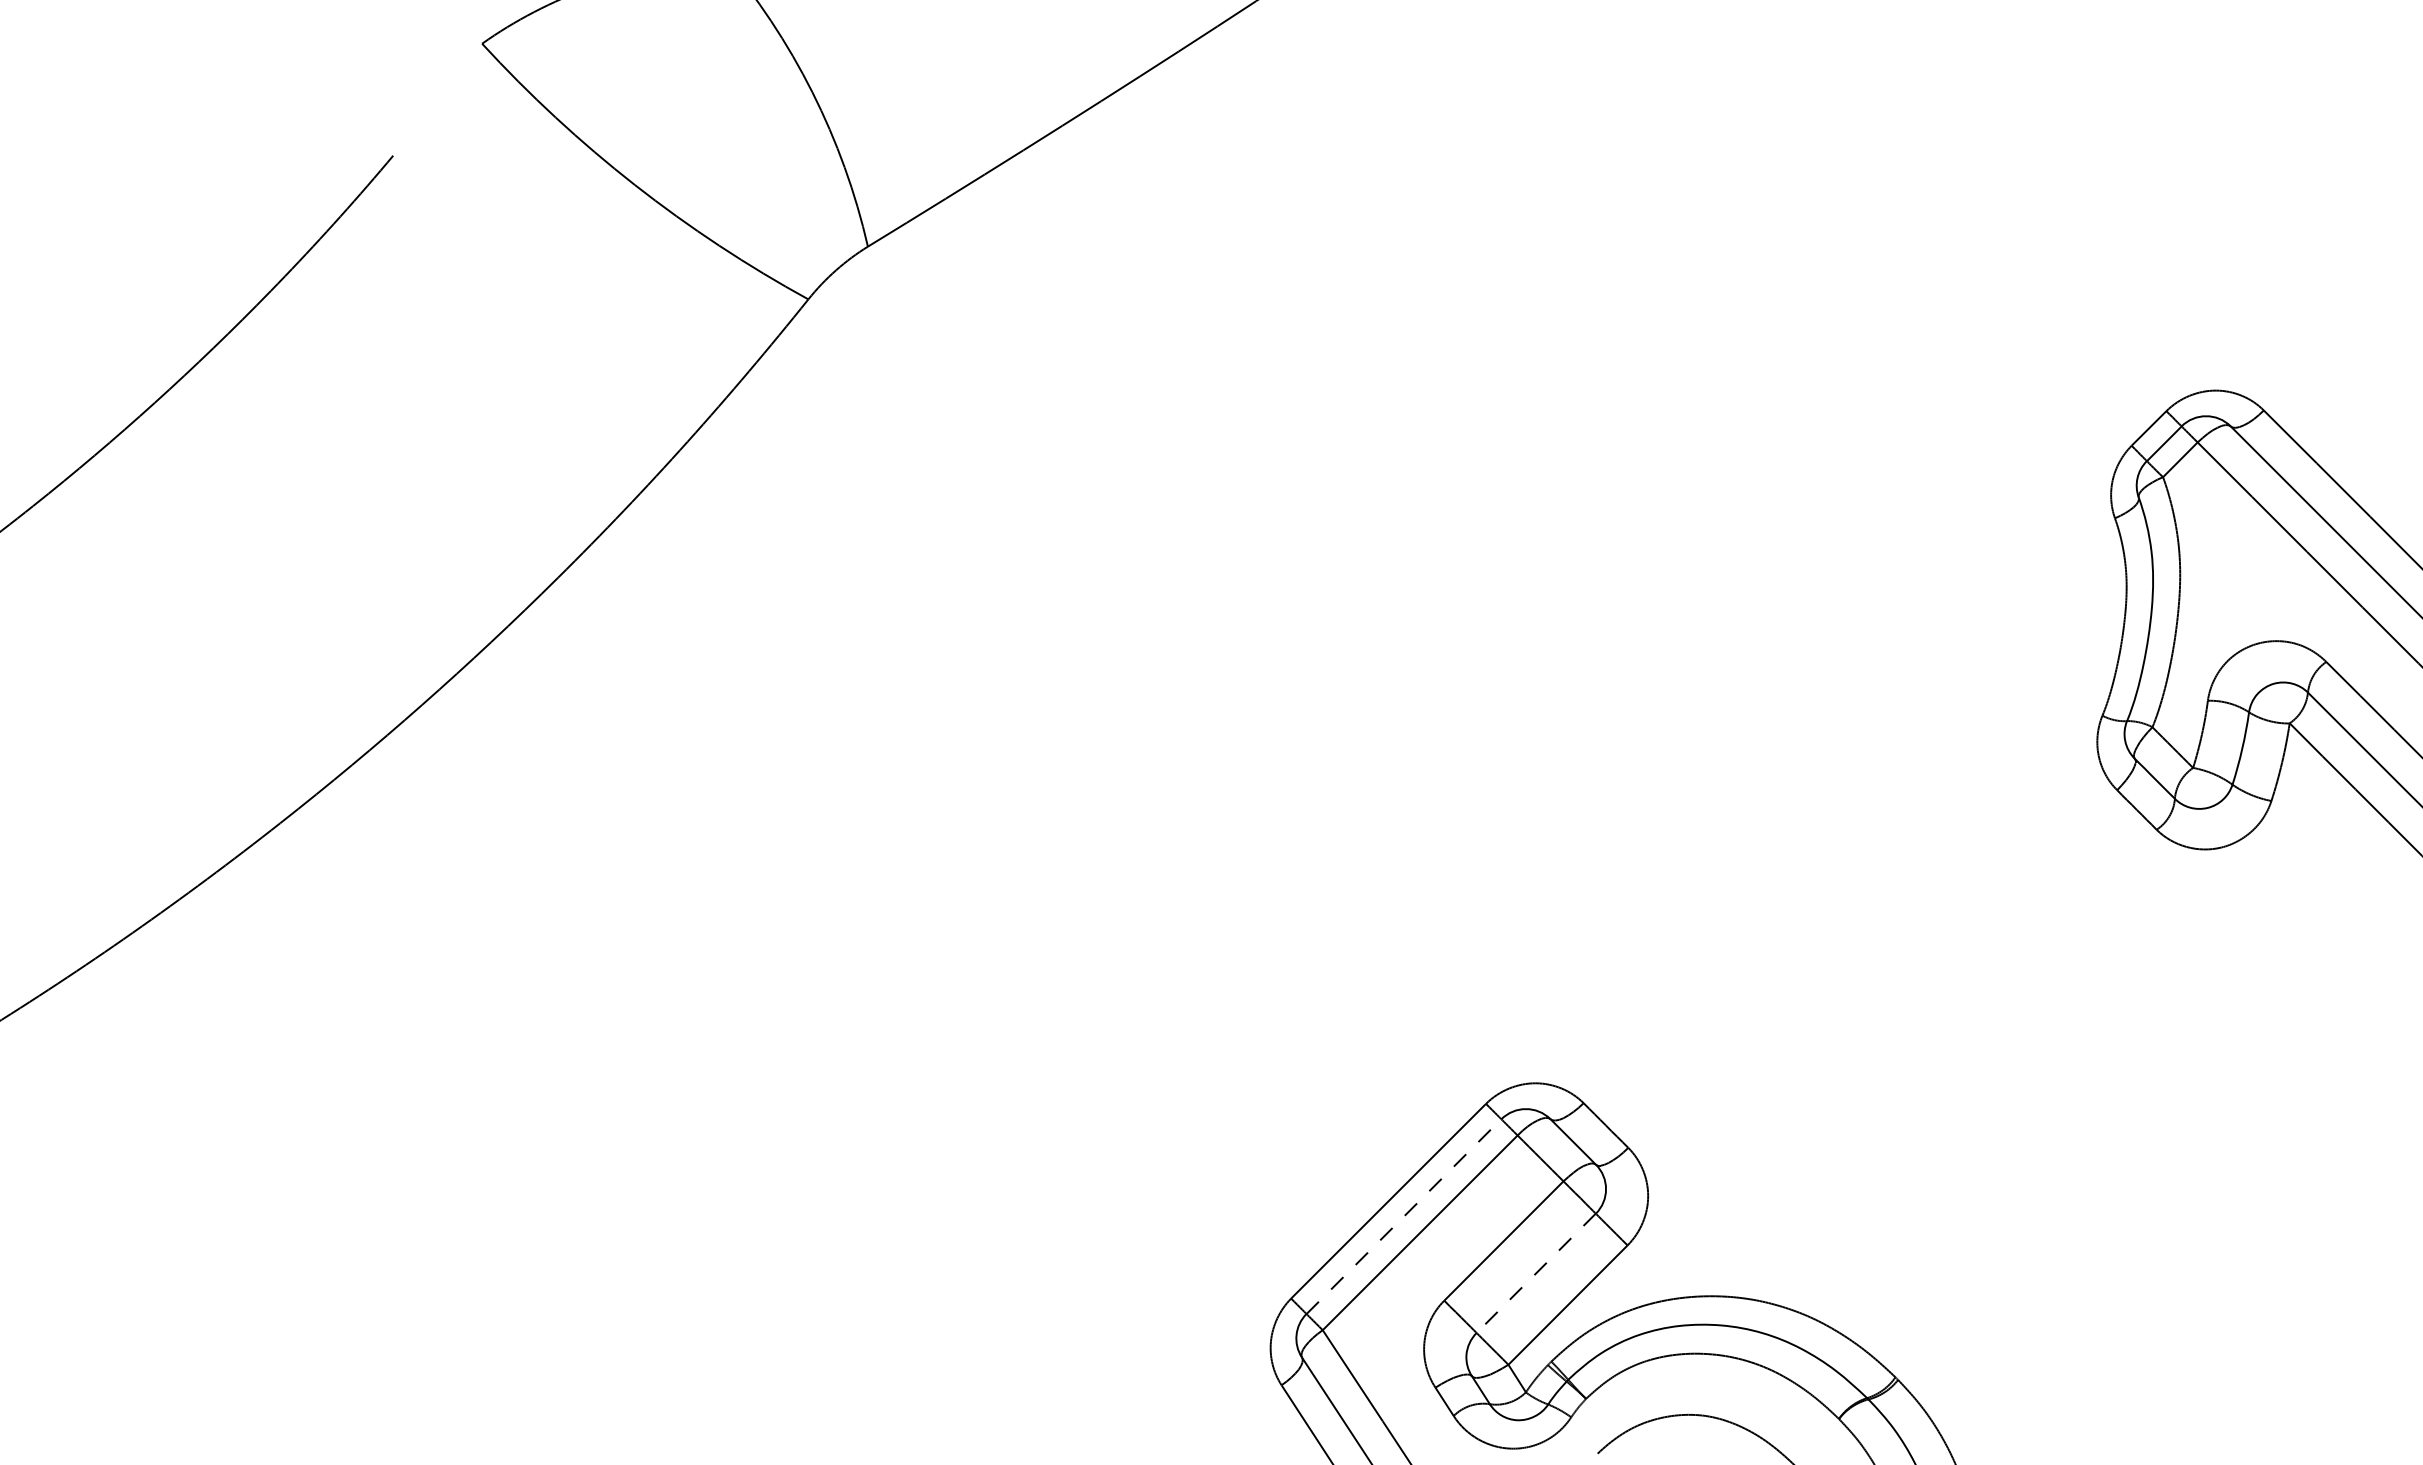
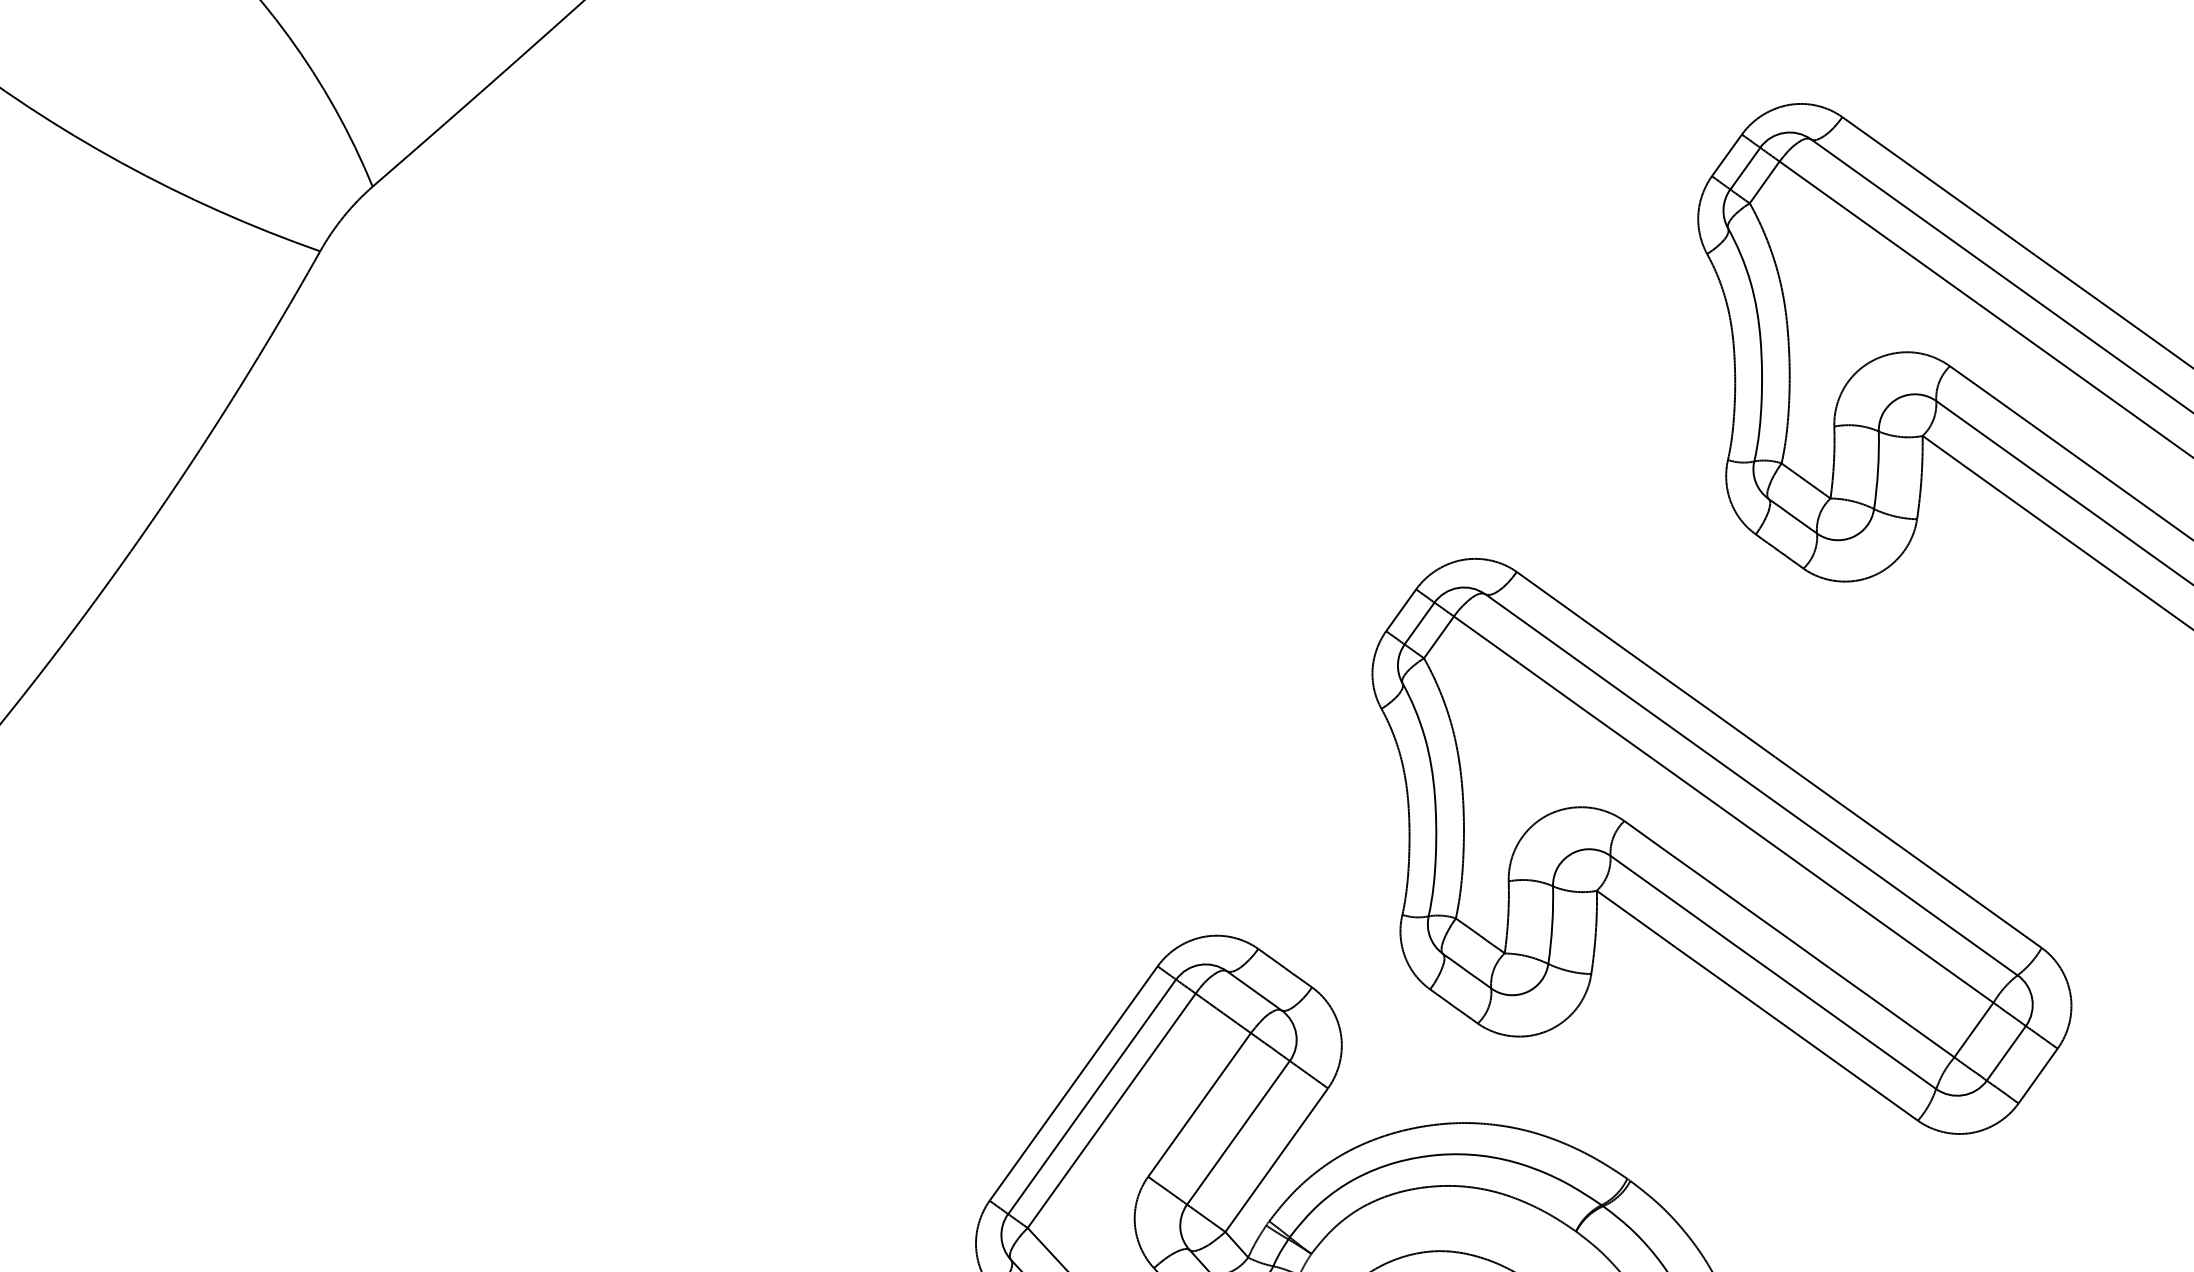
part: (2030, 1077) -> (1715, 846), added
line: (1403, 1216) -> (1091, 1096), dashed -> solid
line: (1535, 1273) -> (1237, 1133), dashed -> solid

